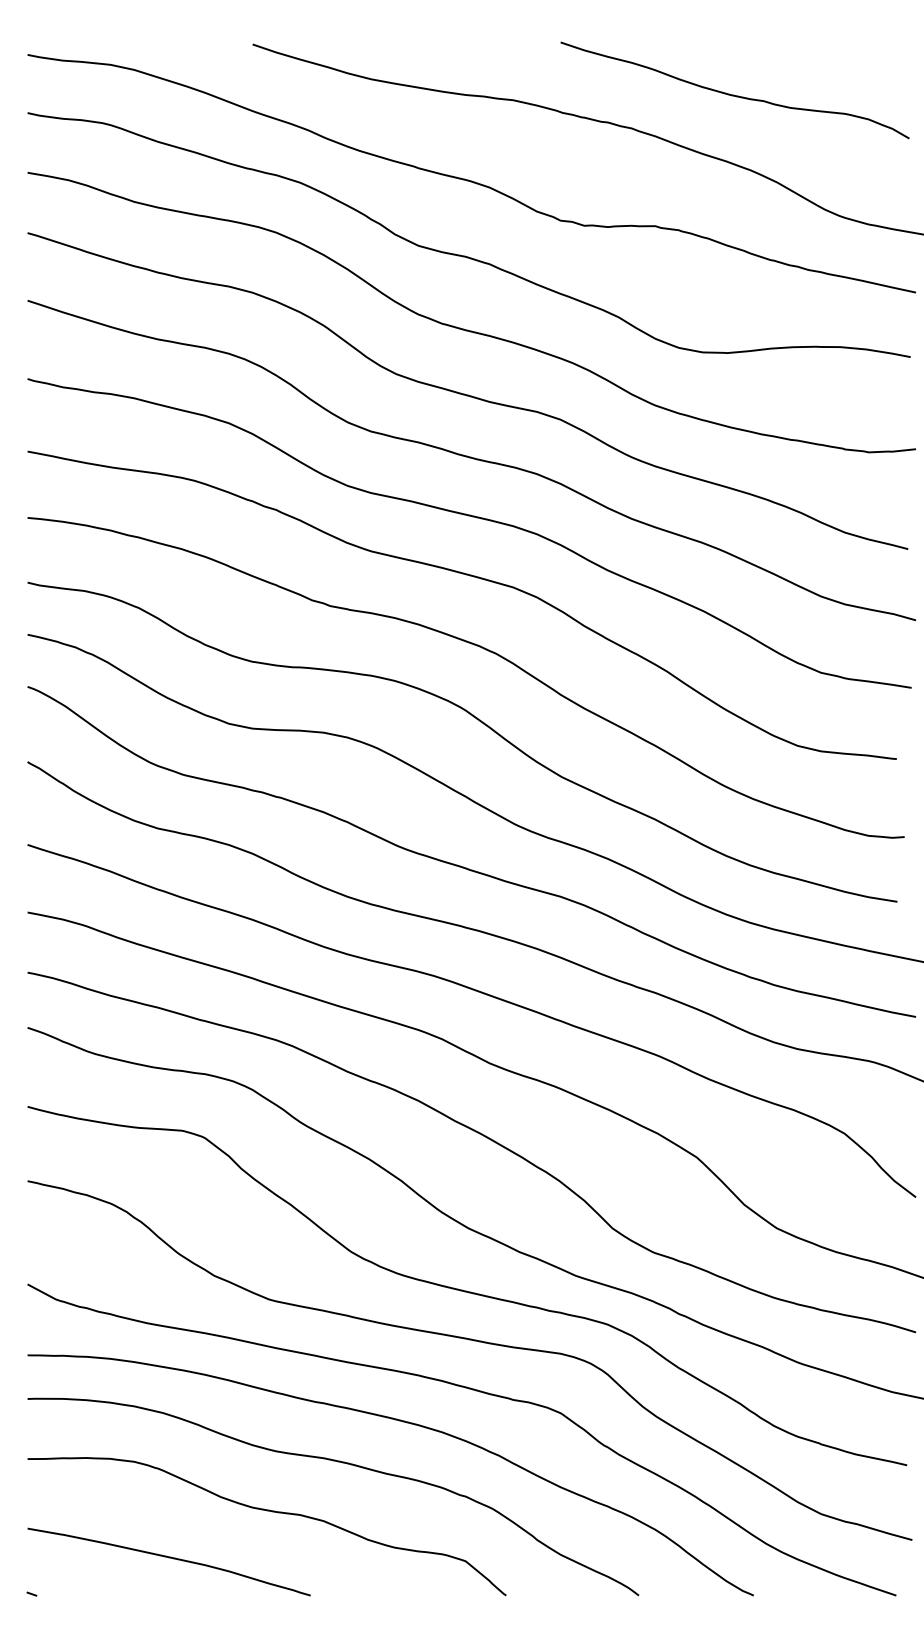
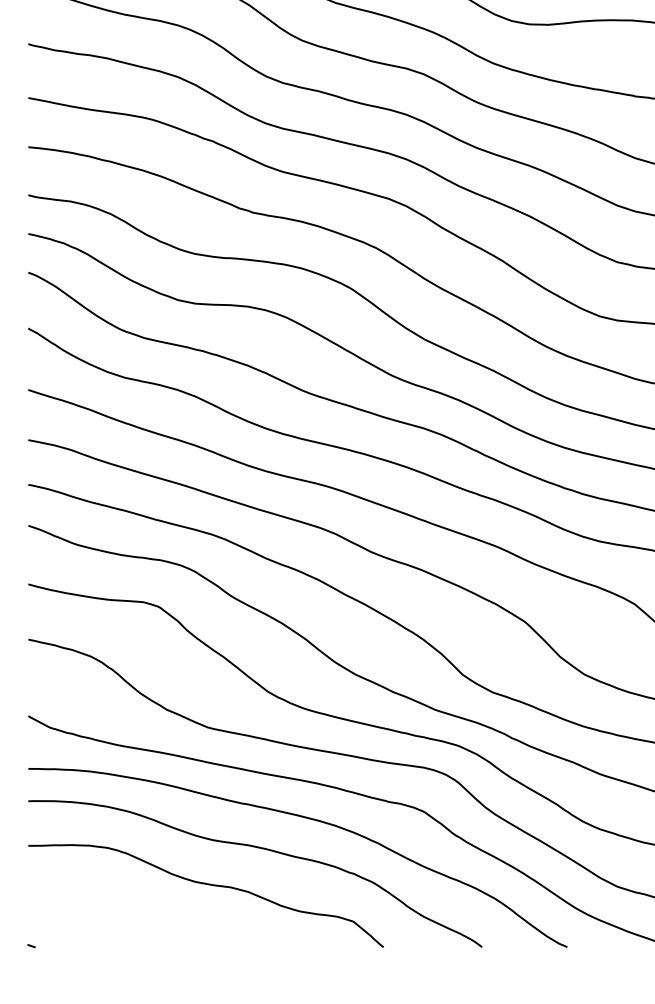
curve: (168, 1558) -> (132, 919), removed

